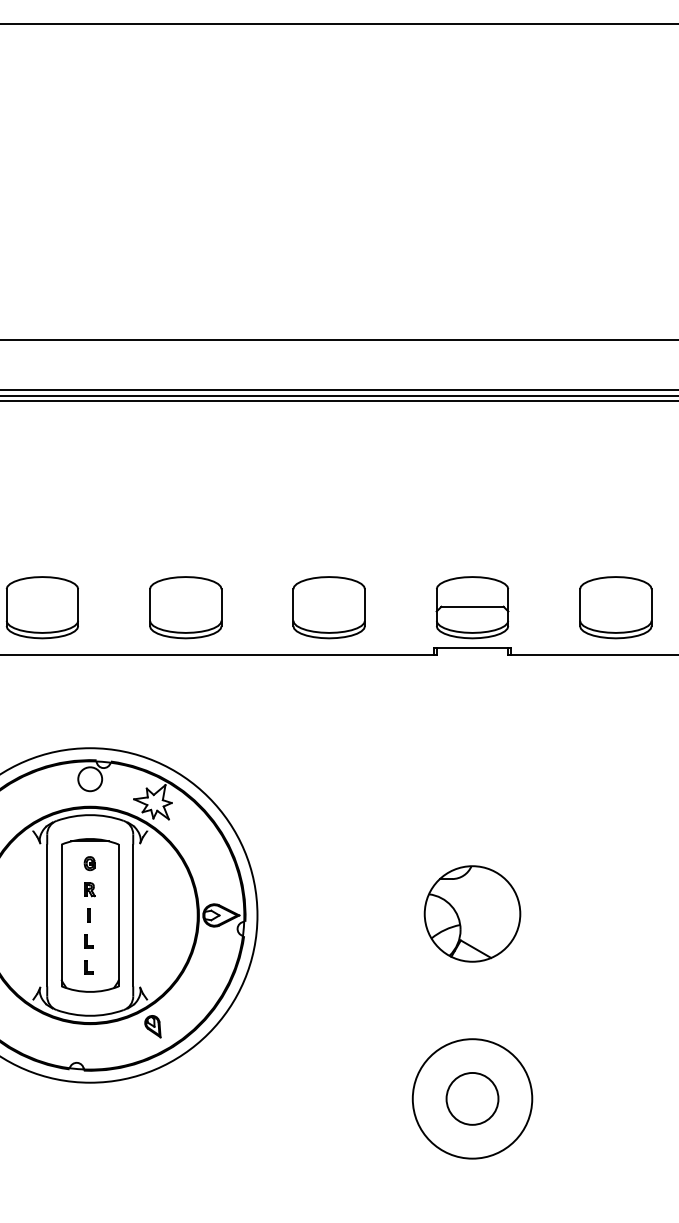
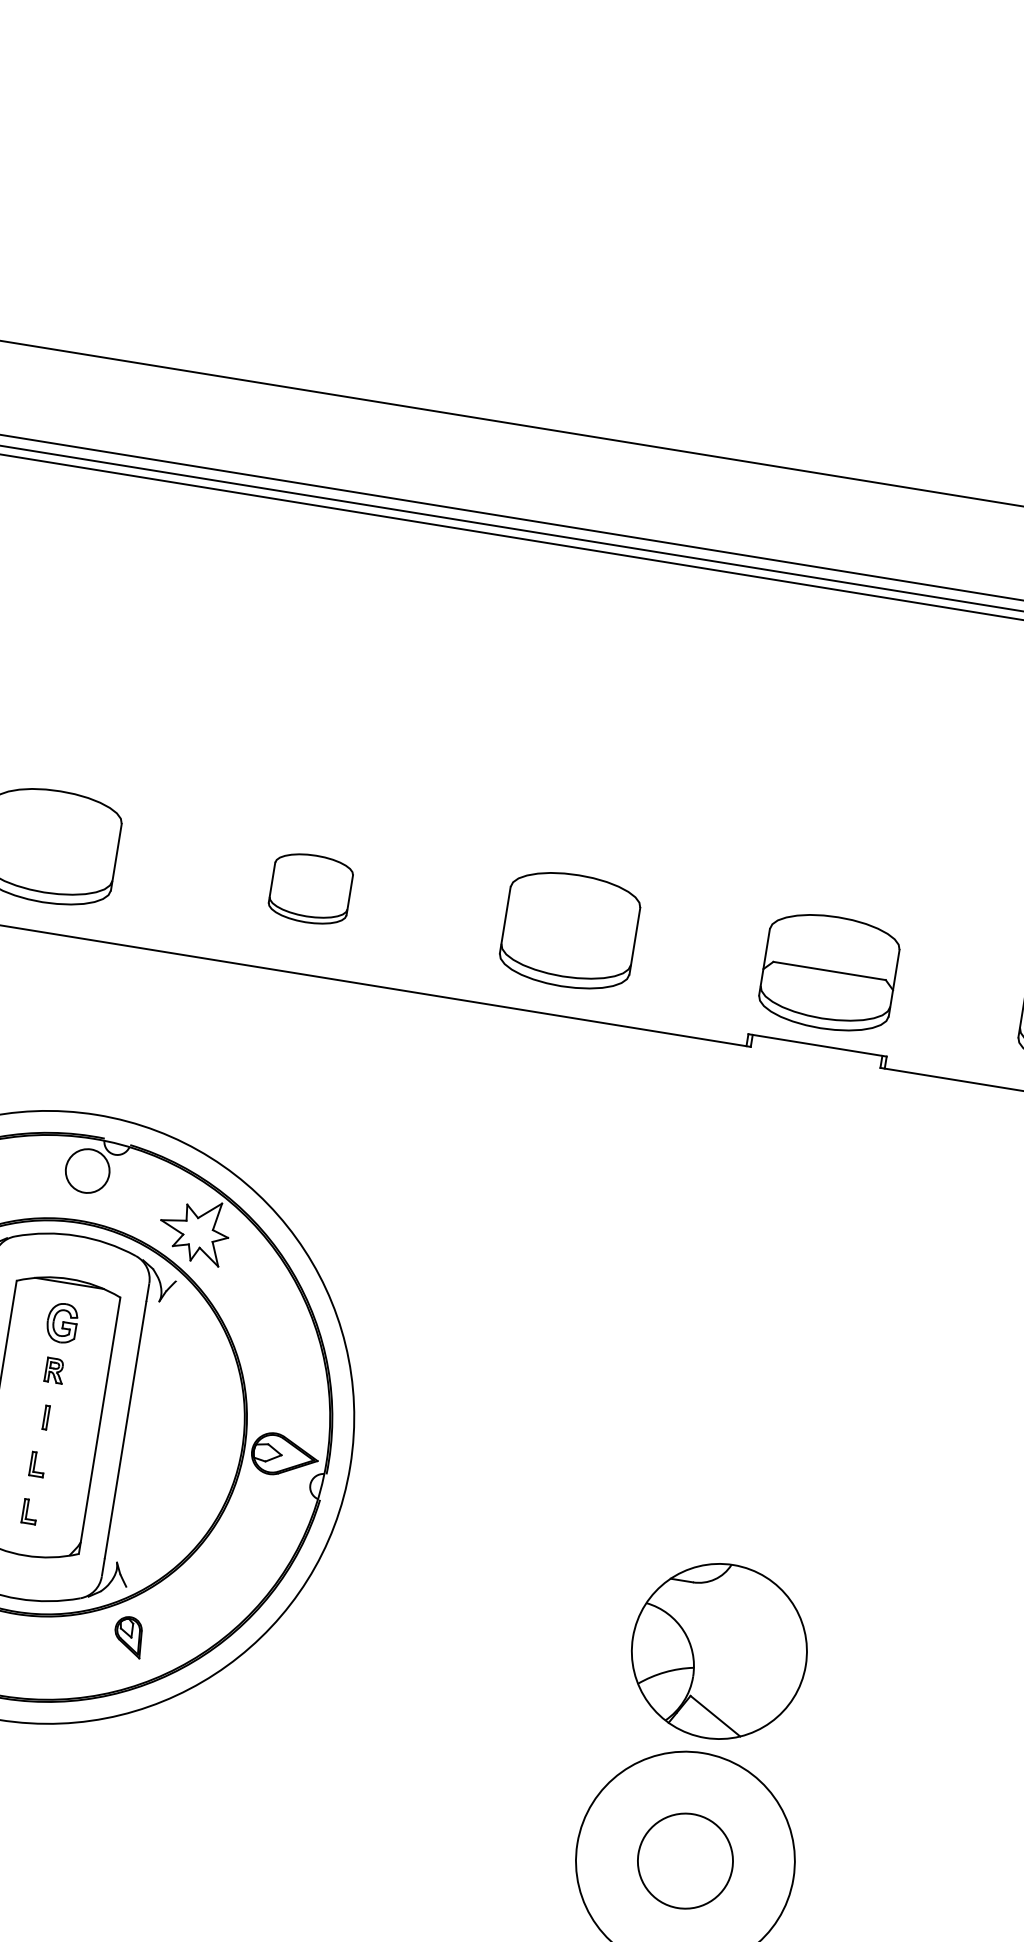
part: (185, 607) -> (310, 888), size x0.6
part: (89, 863) -> (61, 1323), size x1.6
part: (472, 913) -> (719, 1650), moved

